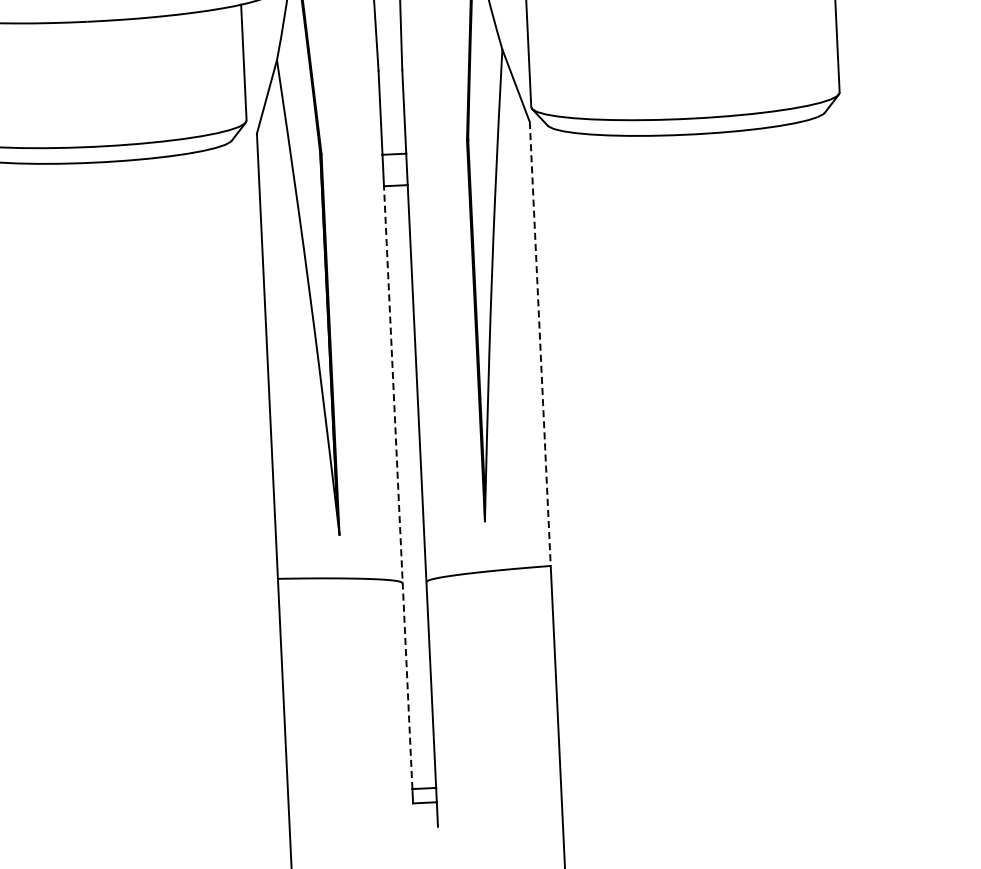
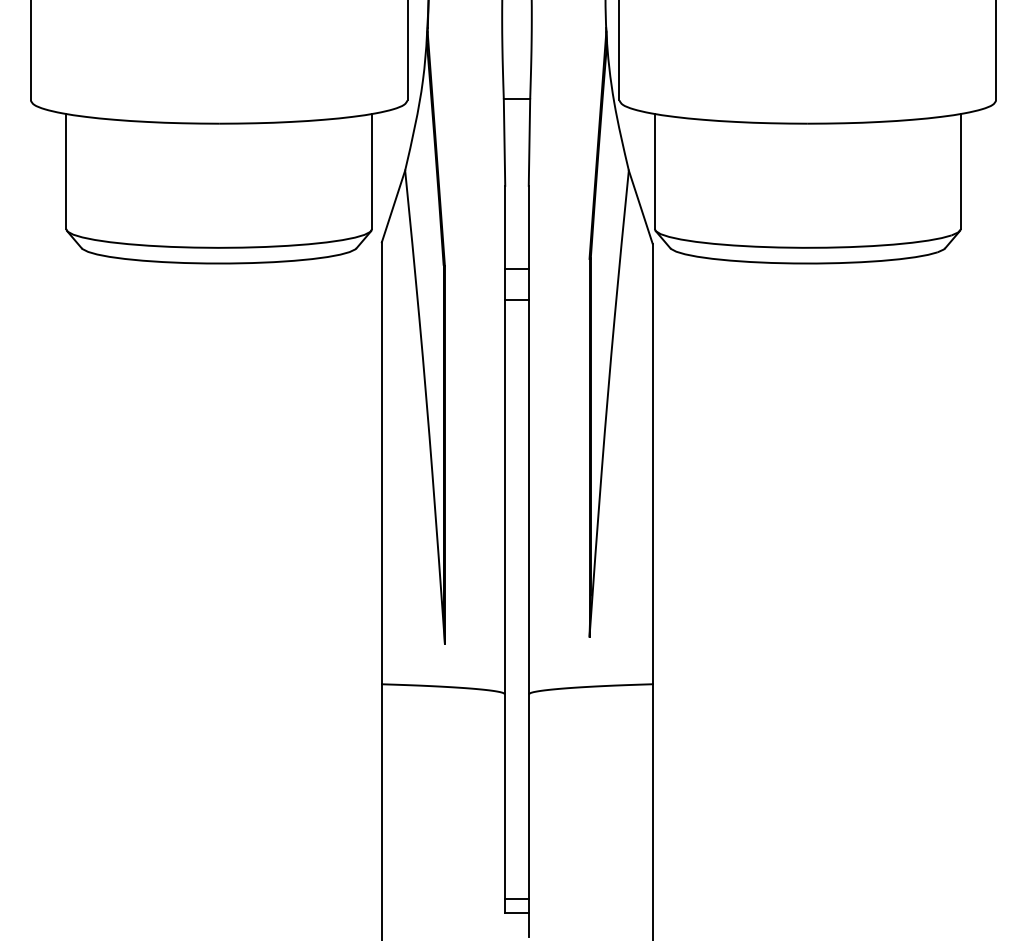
line: (540, 344) -> (652, 464), dashed -> solid
line: (398, 487) -> (505, 599), dashed -> solid

